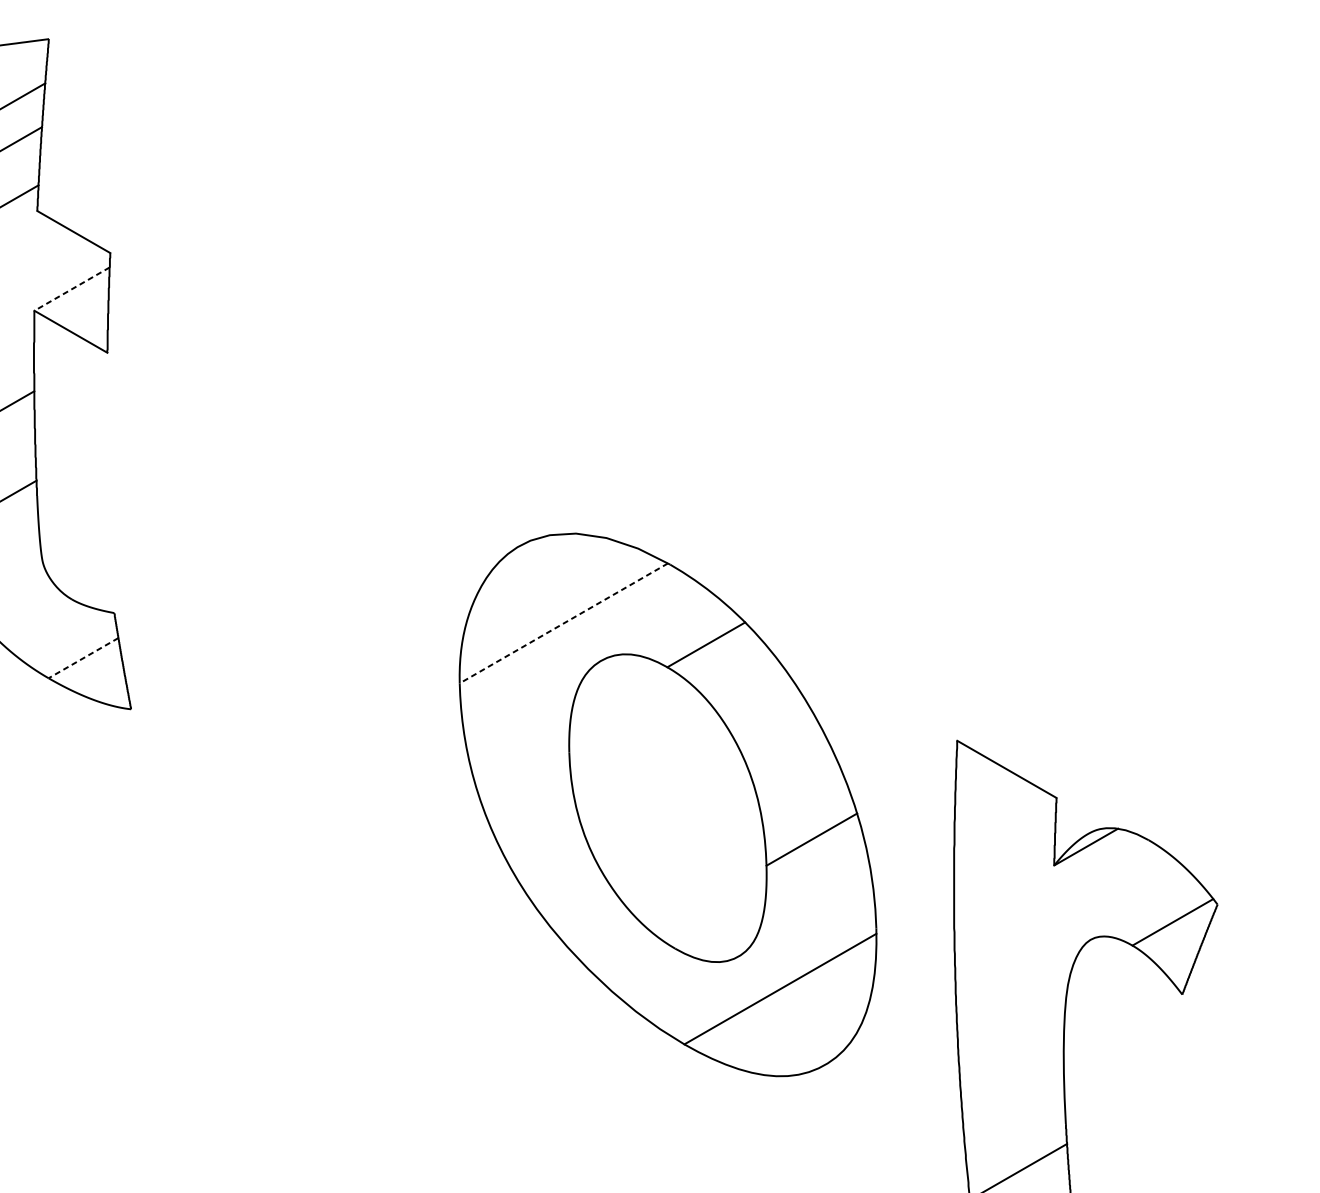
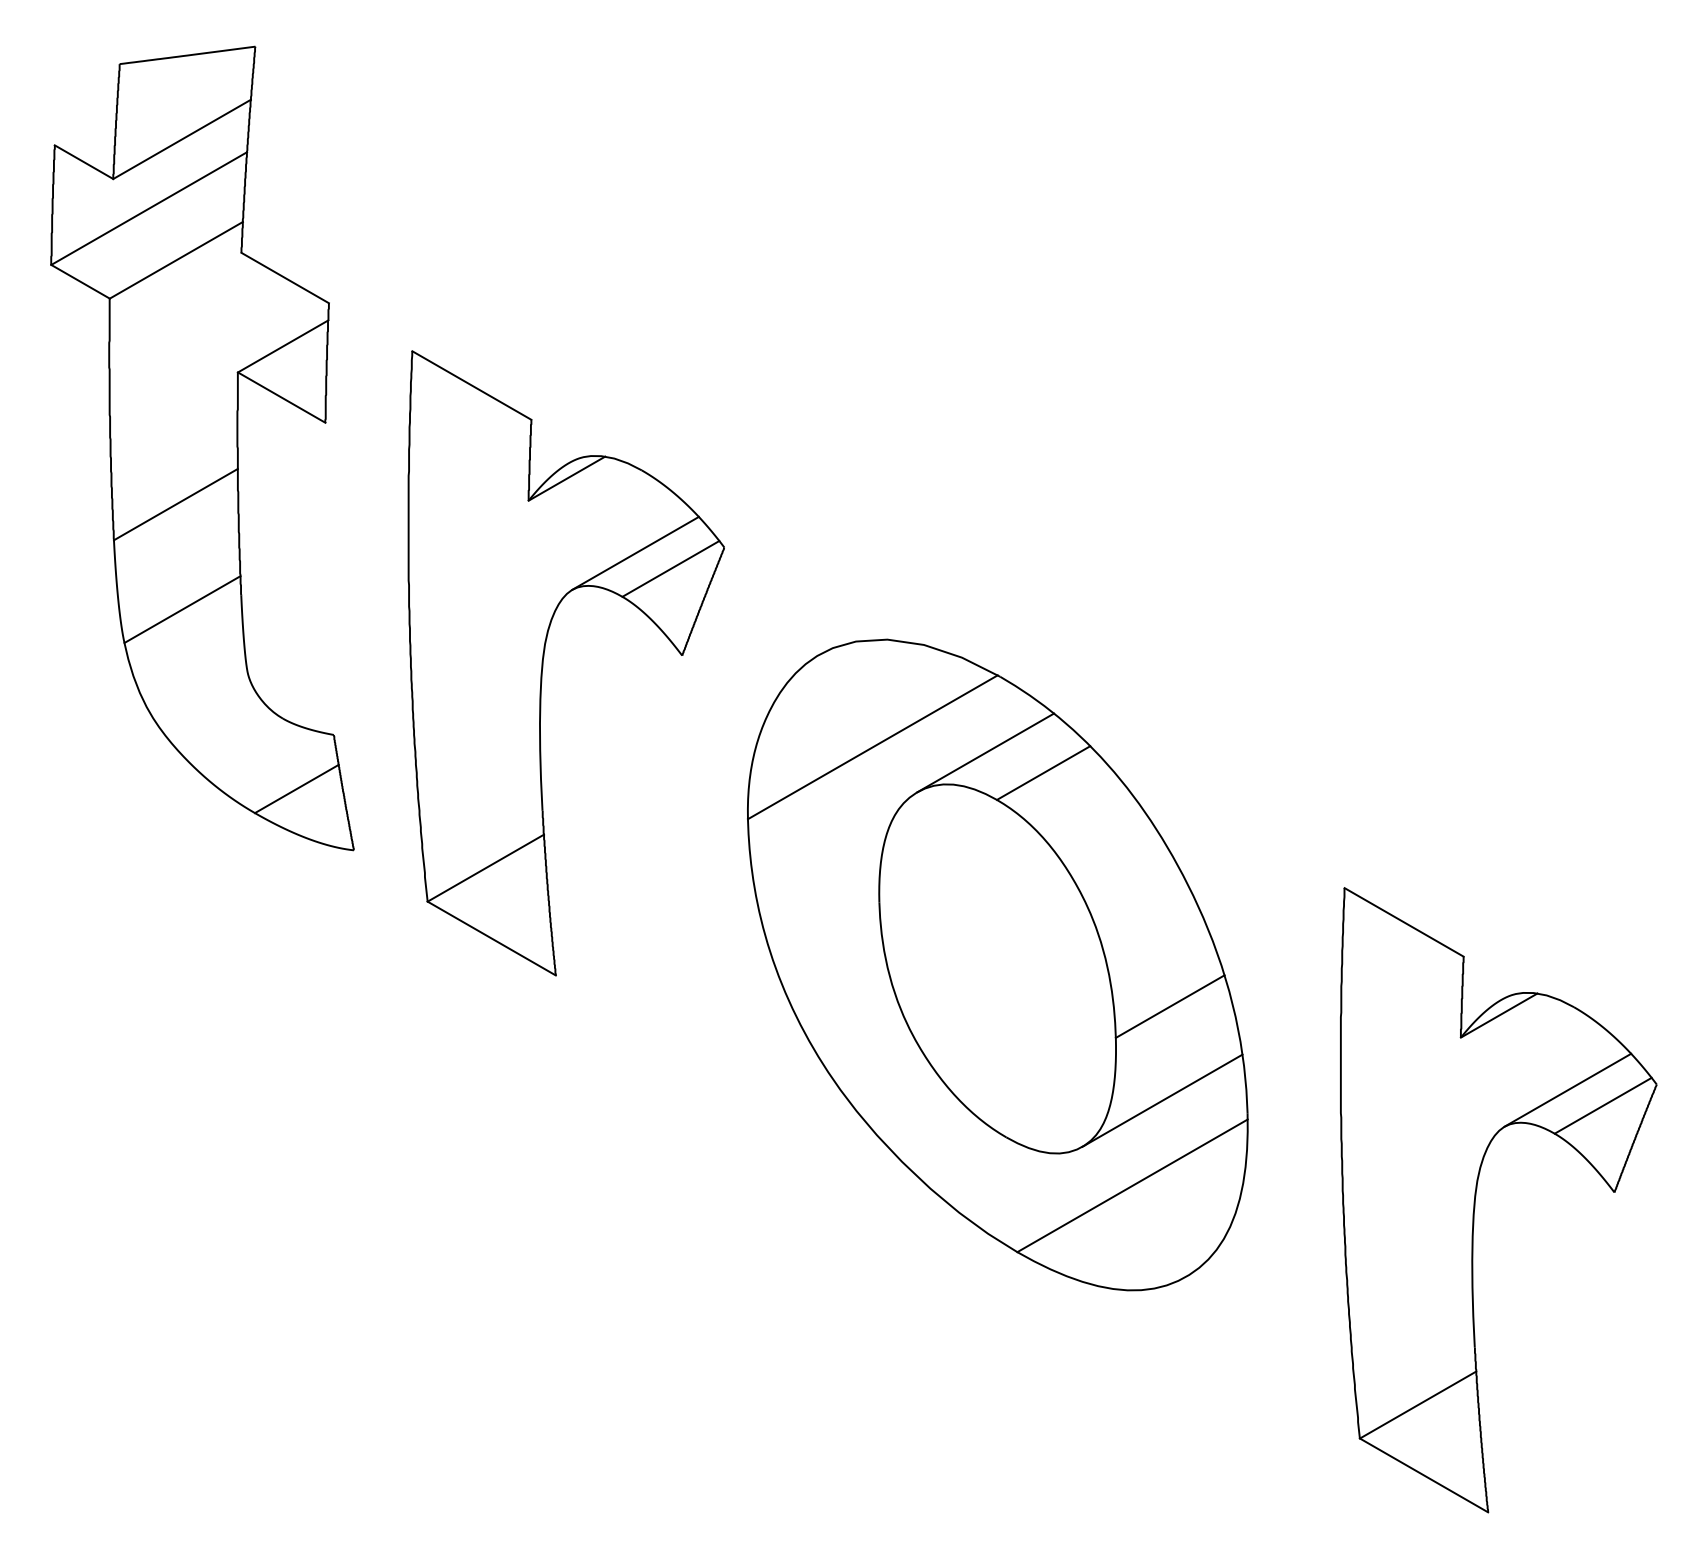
line: (71, 289) -> (282, 346), dashed -> solid
part: (290, 548) -> (544, 657), added
line: (563, 623) -> (872, 747), dashed -> solid
line: (657, 627) -> (985, 752), added
line: (83, 658) -> (296, 789), dashed -> solid
line: (1143, 908) -> (1567, 1089), added
line: (805, 917) -> (1162, 1100), added

